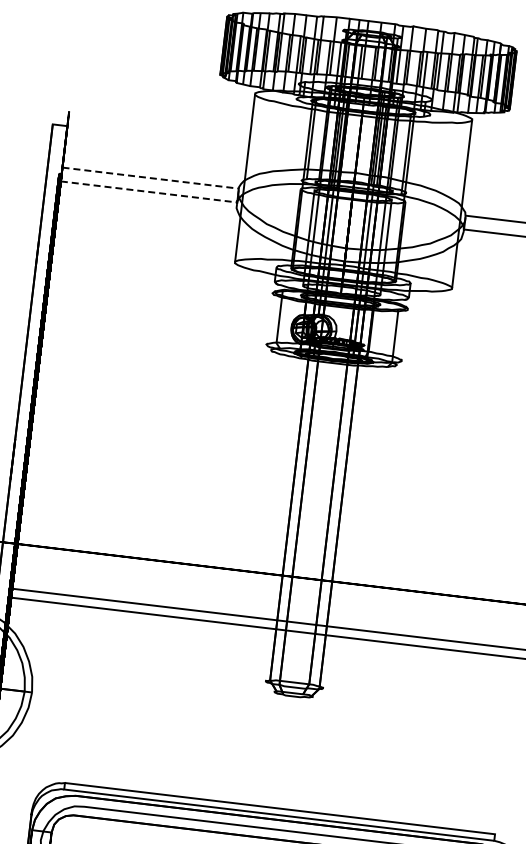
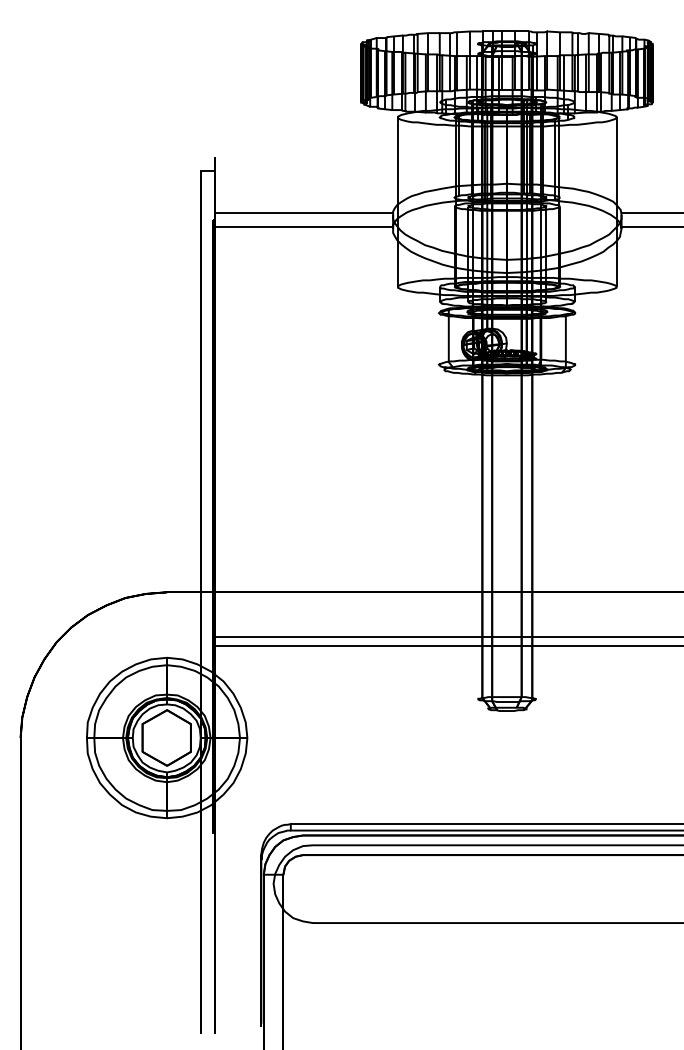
line: (150, 178) -> (304, 213), dashed -> solid
line: (149, 192) -> (304, 227), dashed -> solid

